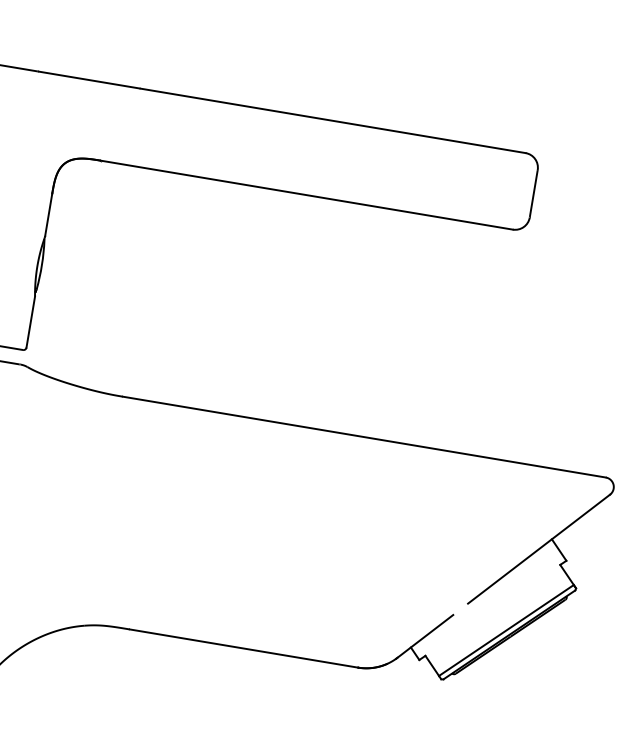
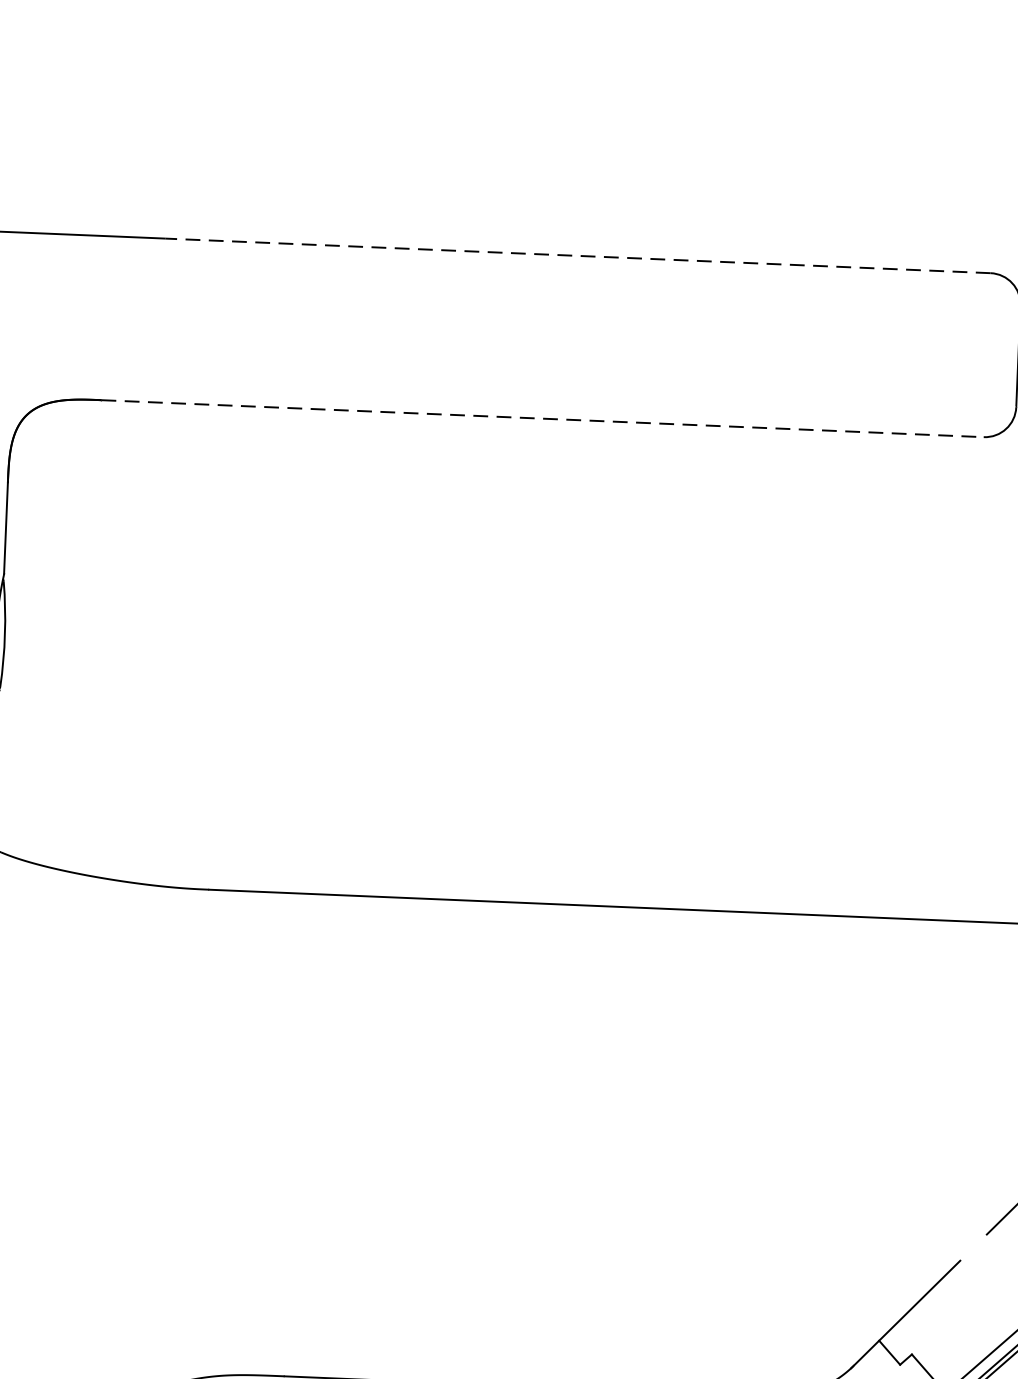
line: (332, 120) -> (576, 255), solid -> dashed
line: (306, 195) -> (541, 419), solid -> dashed

